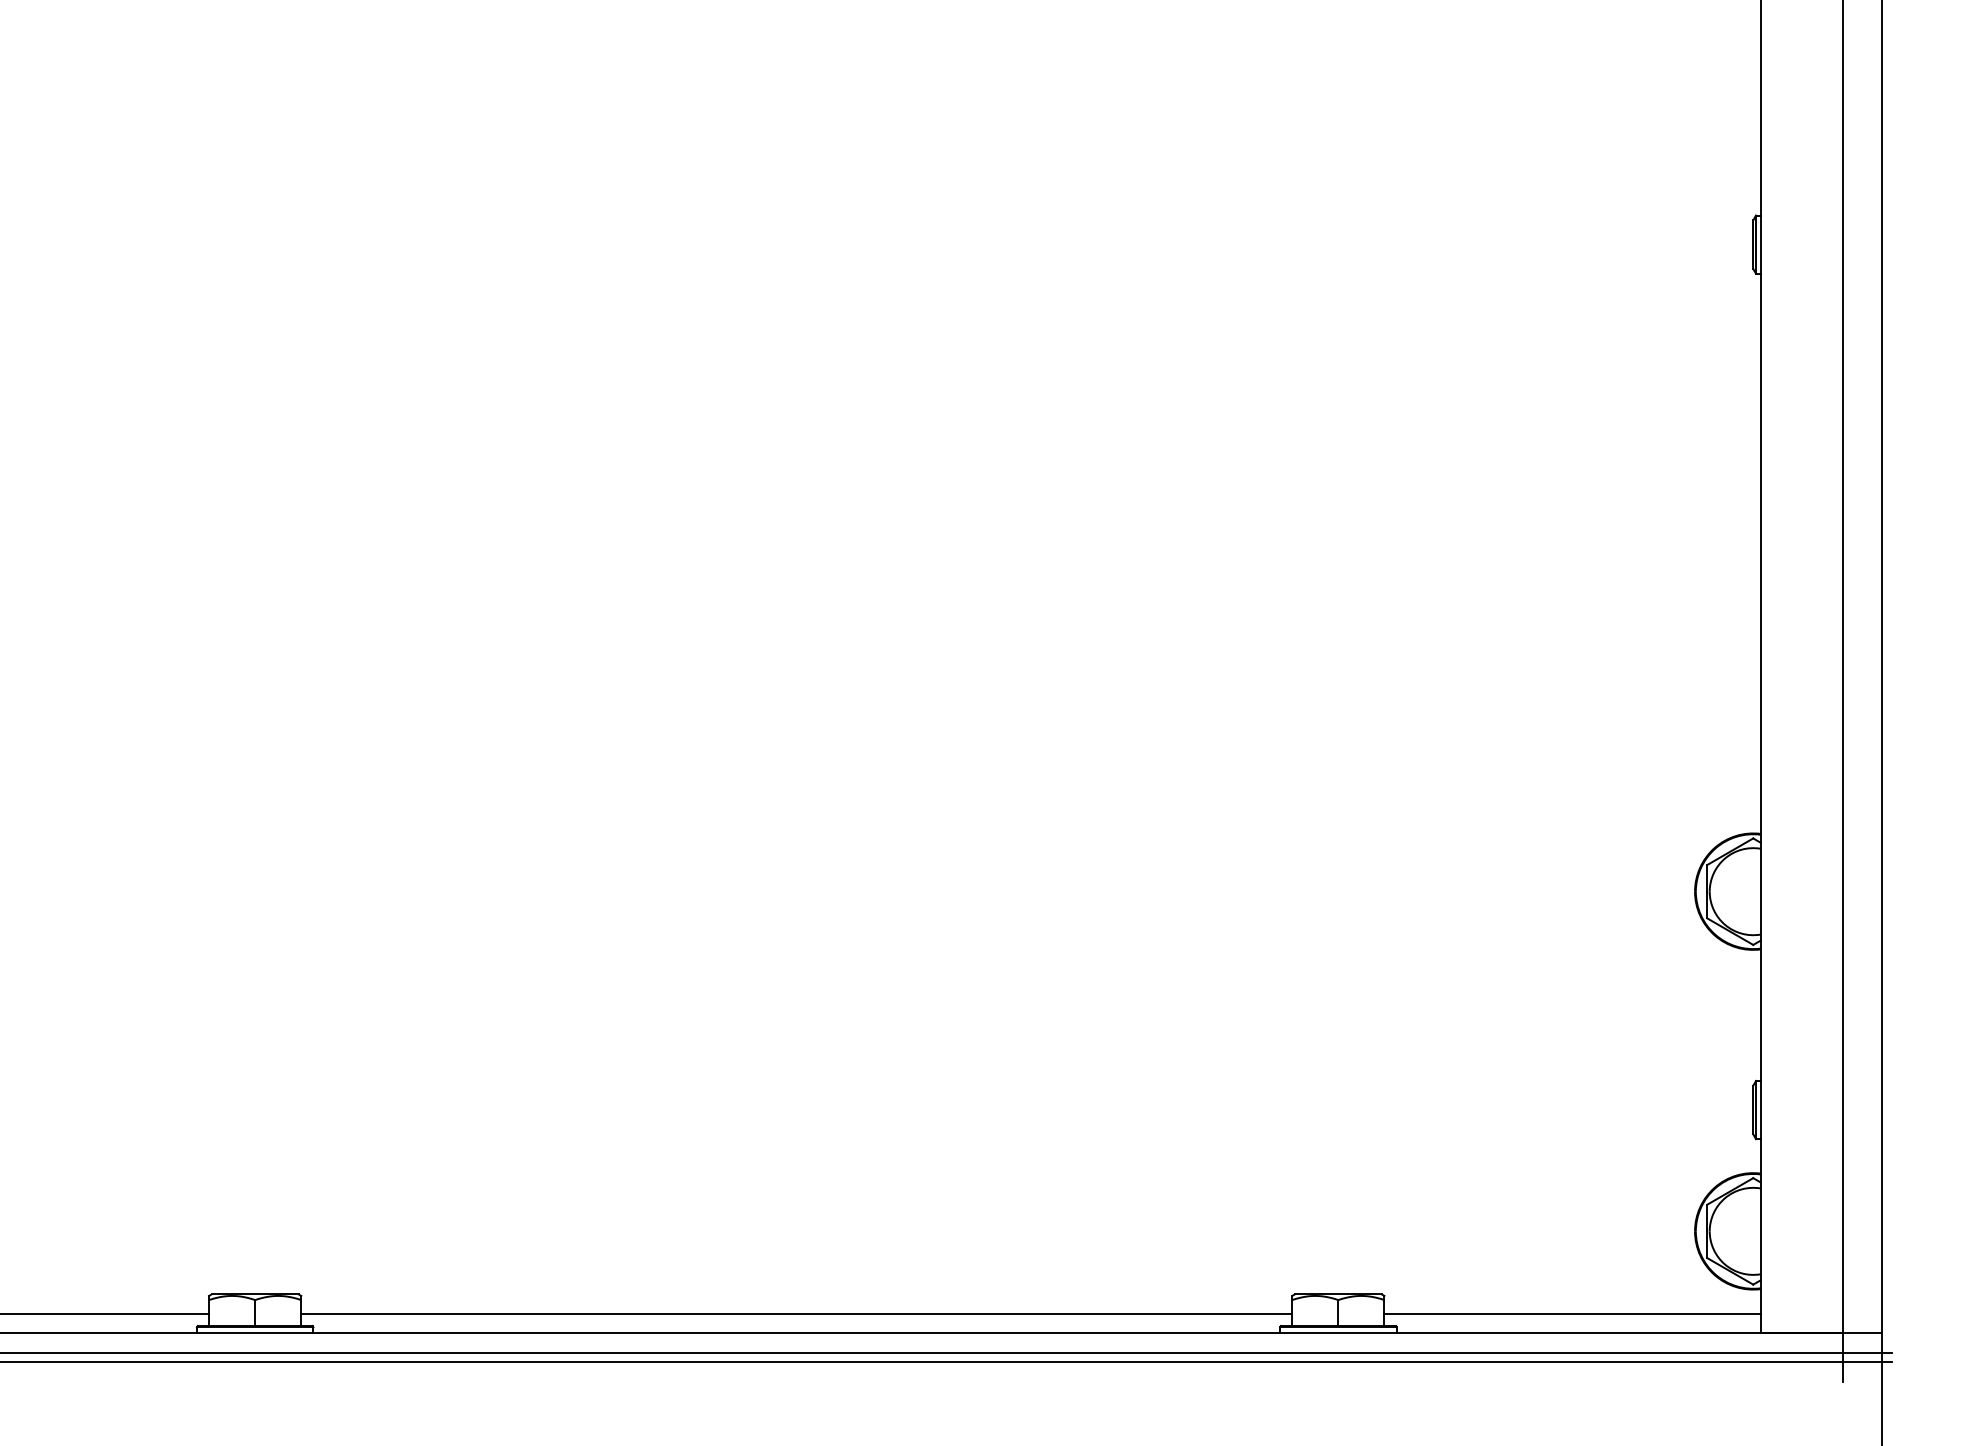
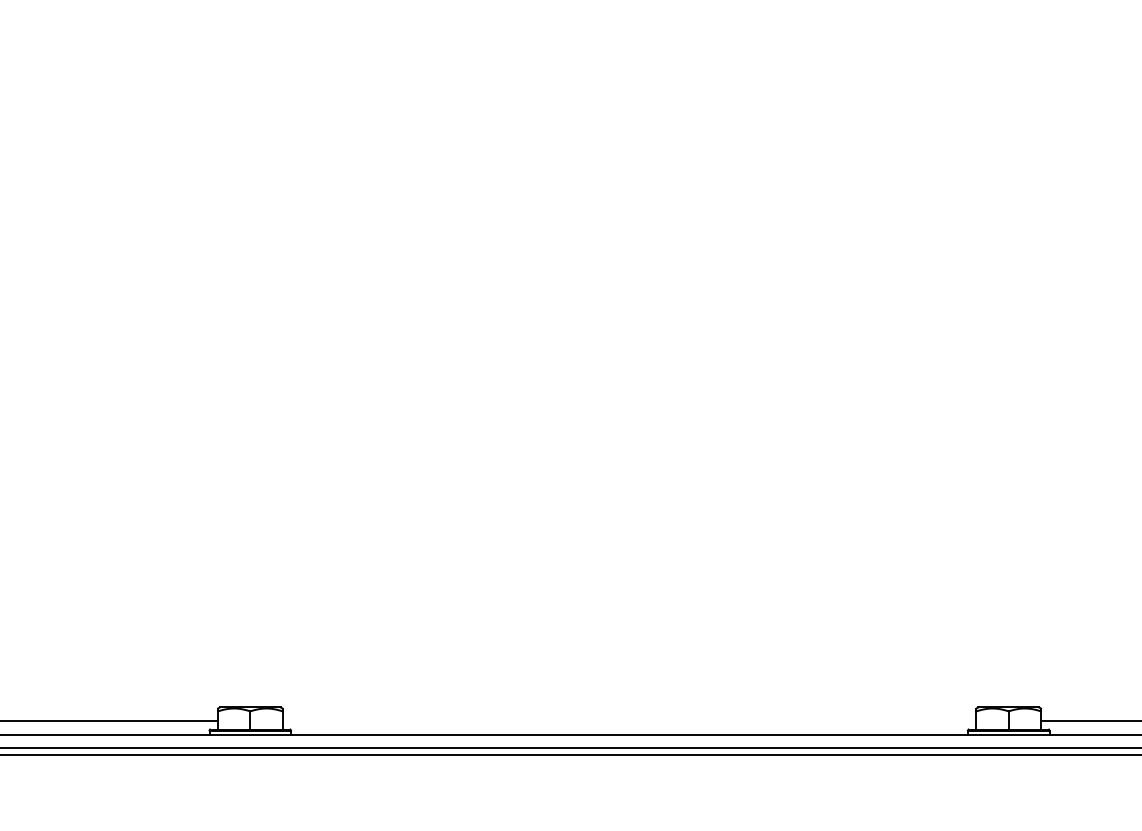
line: (796, 1313) -> (629, 720), removed

